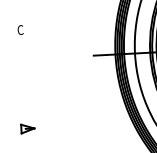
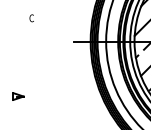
text: (20, 30) -> (31, 18), moved

